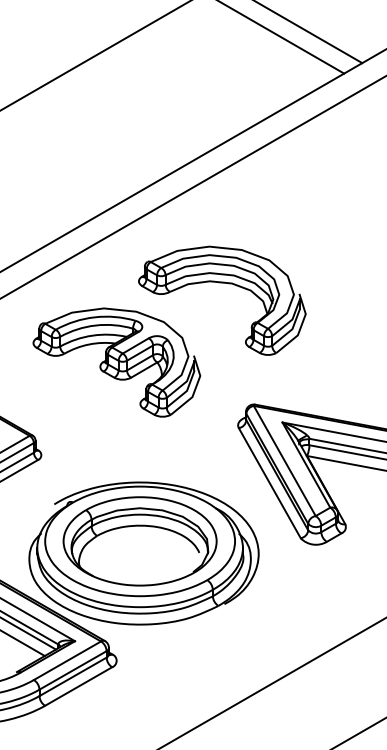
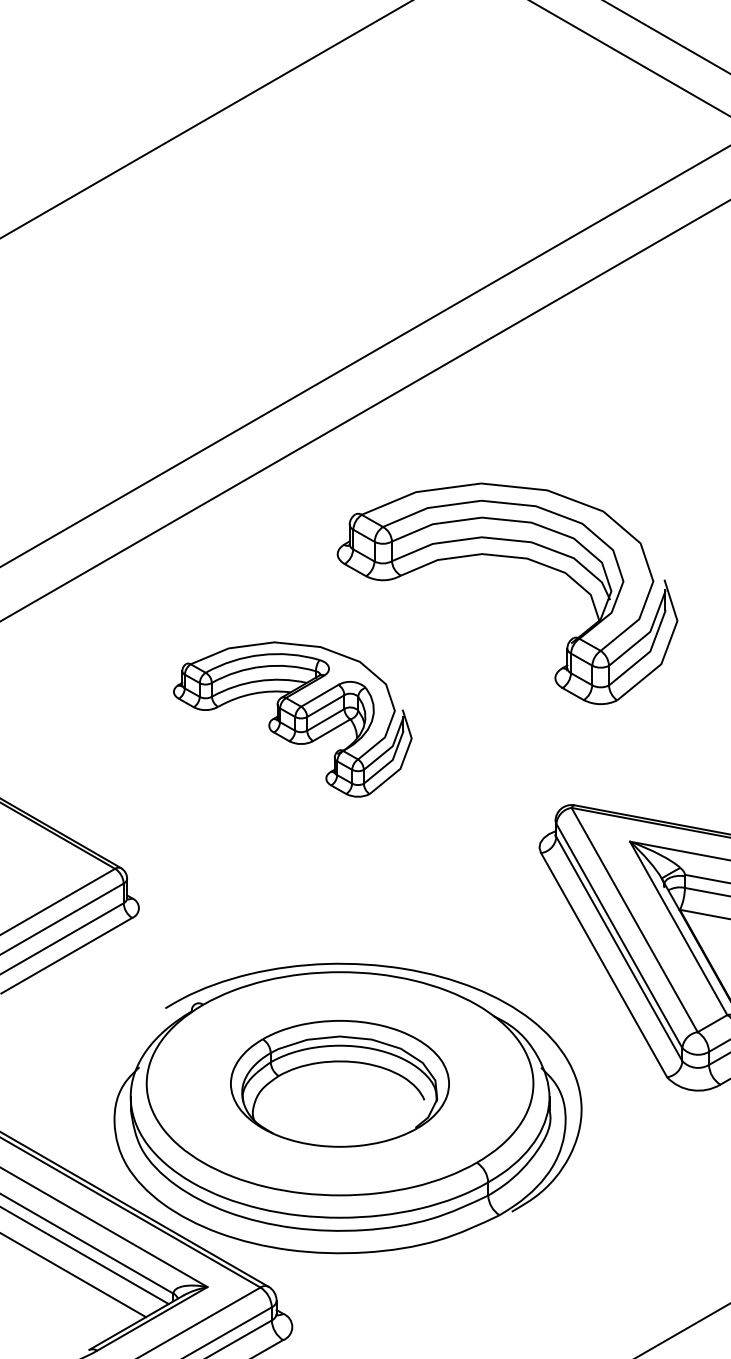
part: (116, 362) -> (291, 719), size x0.7
part: (139, 541) -> (338, 1083), size x0.7

